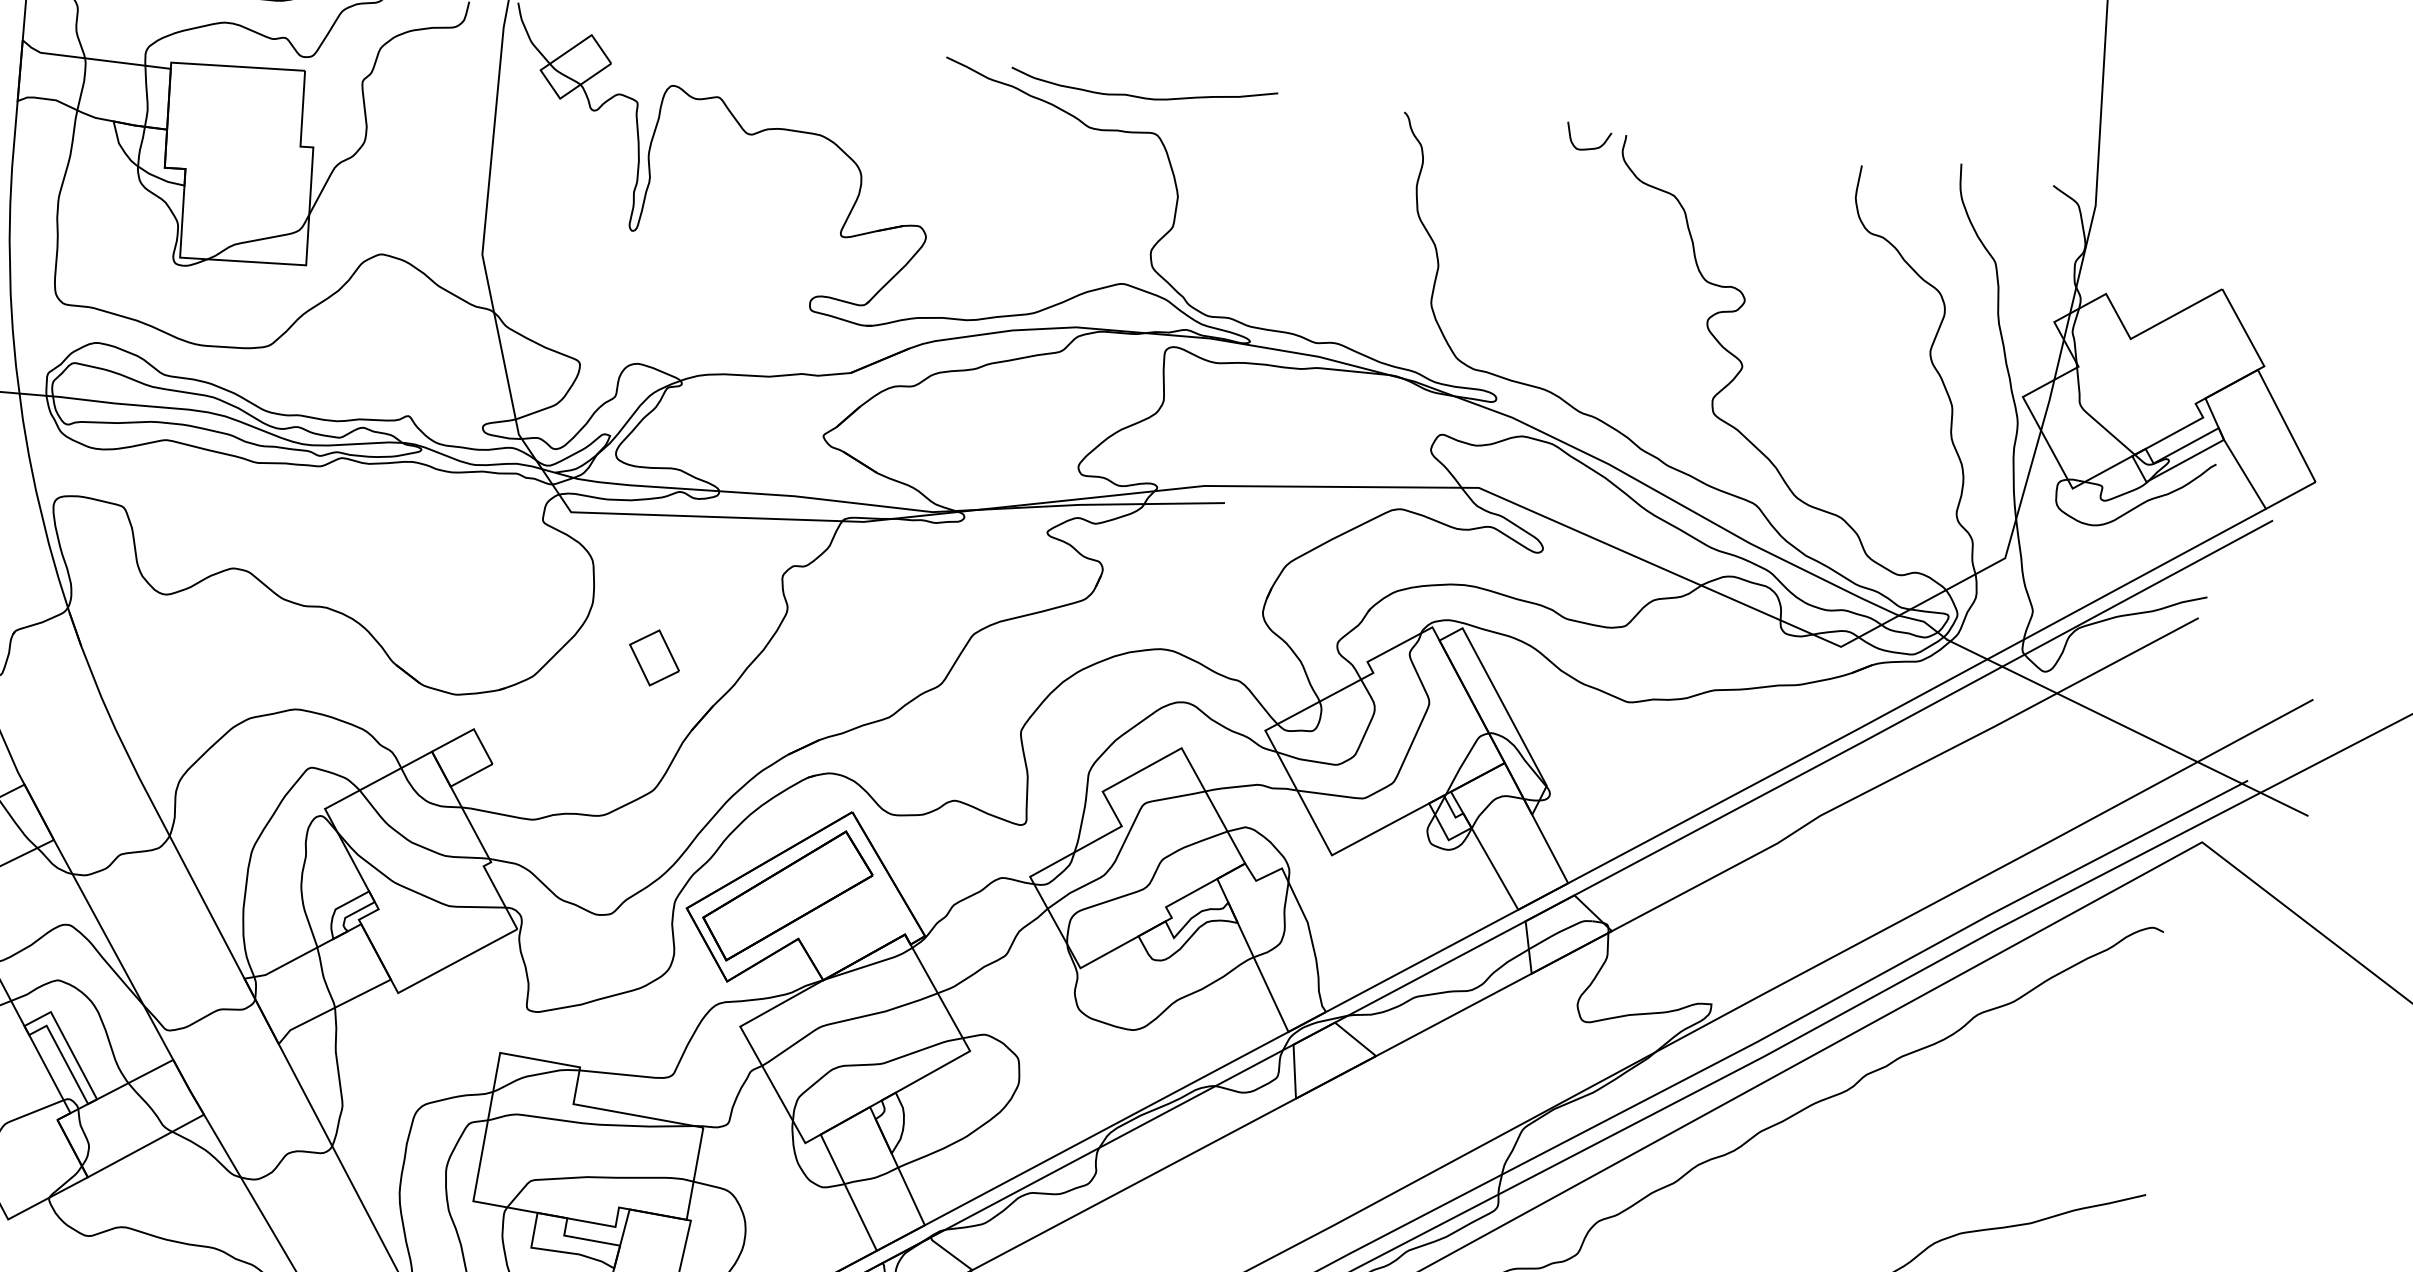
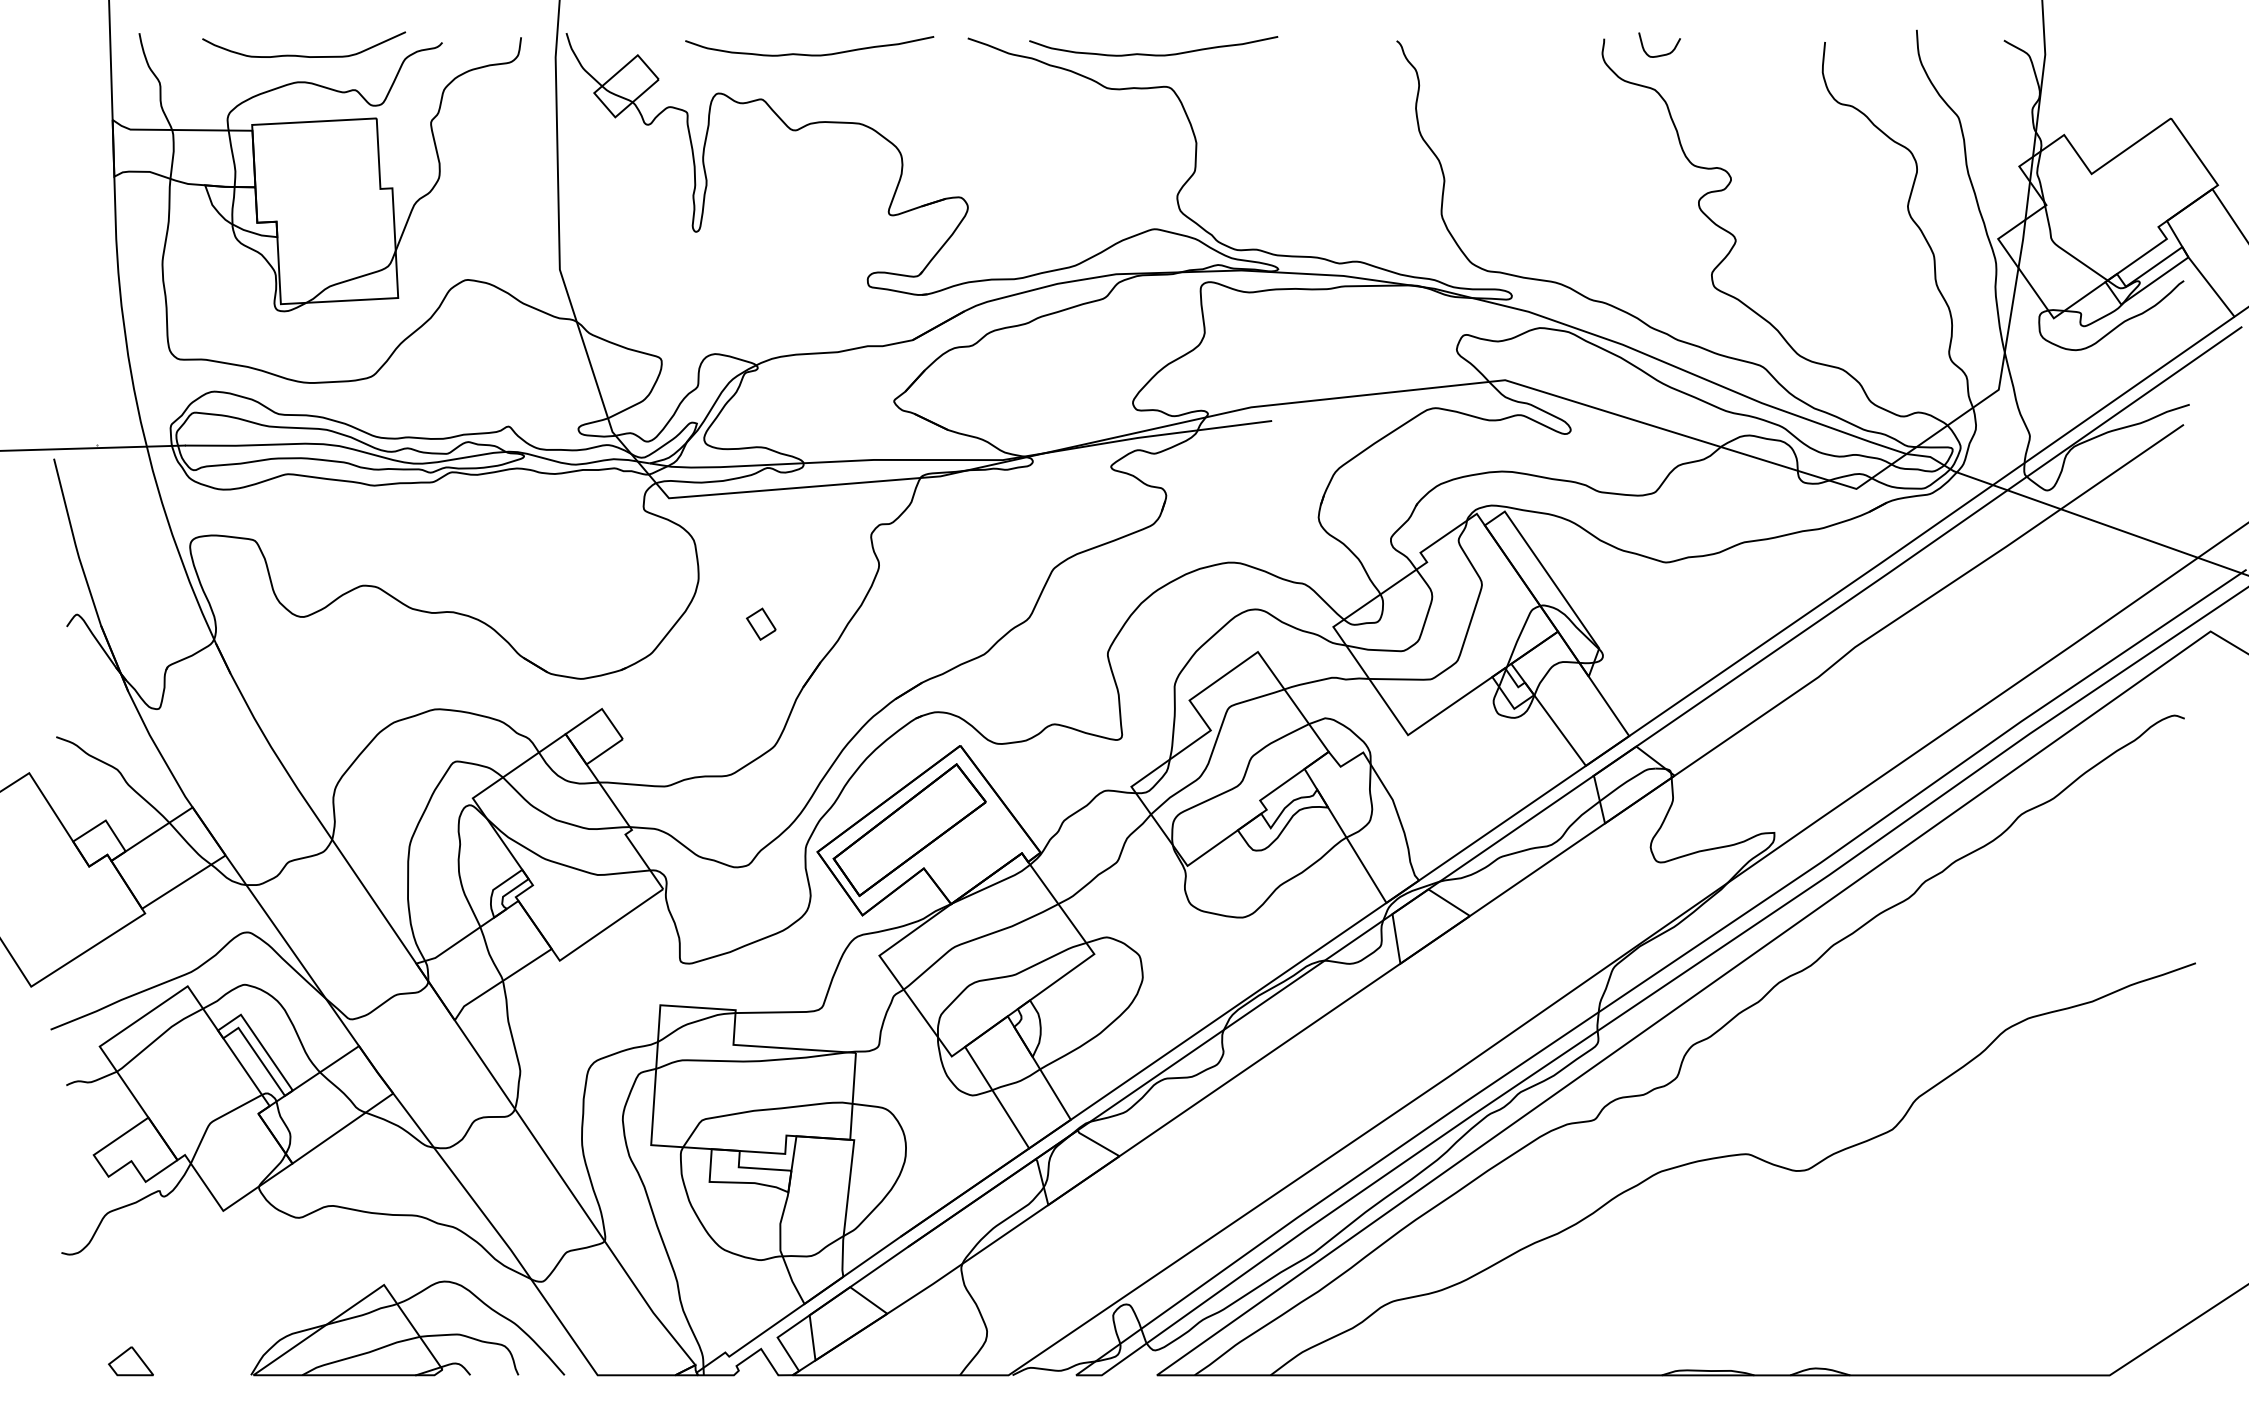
curve: (775, 55) -> (809, 54), added
curve: (1589, 147) -> (1661, 54), moved
part: (654, 658) -> (761, 624), size x0.6

